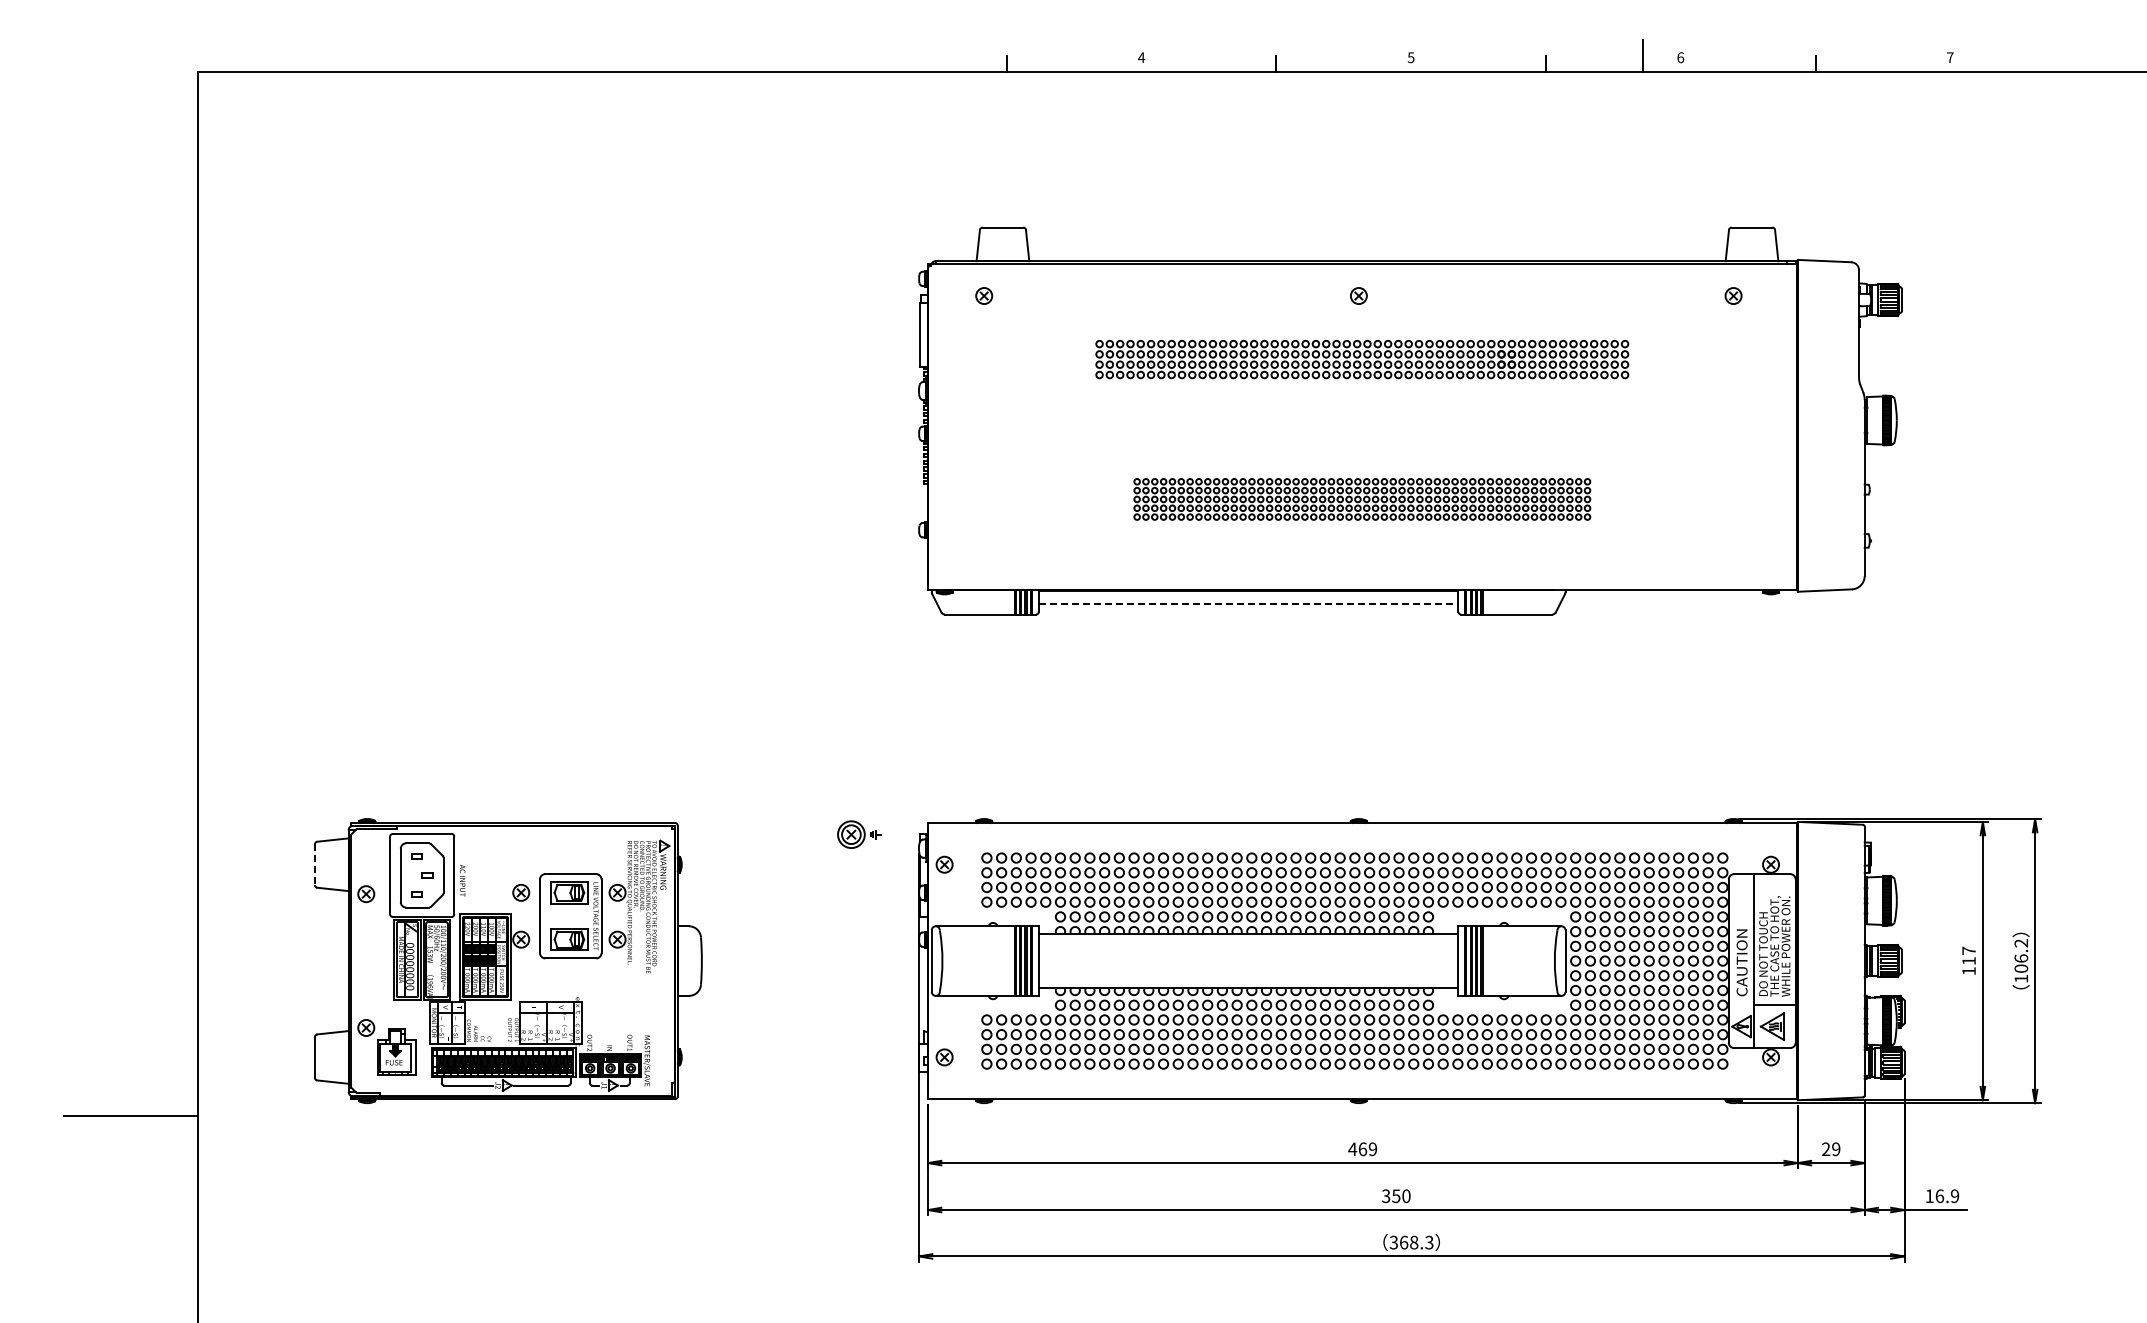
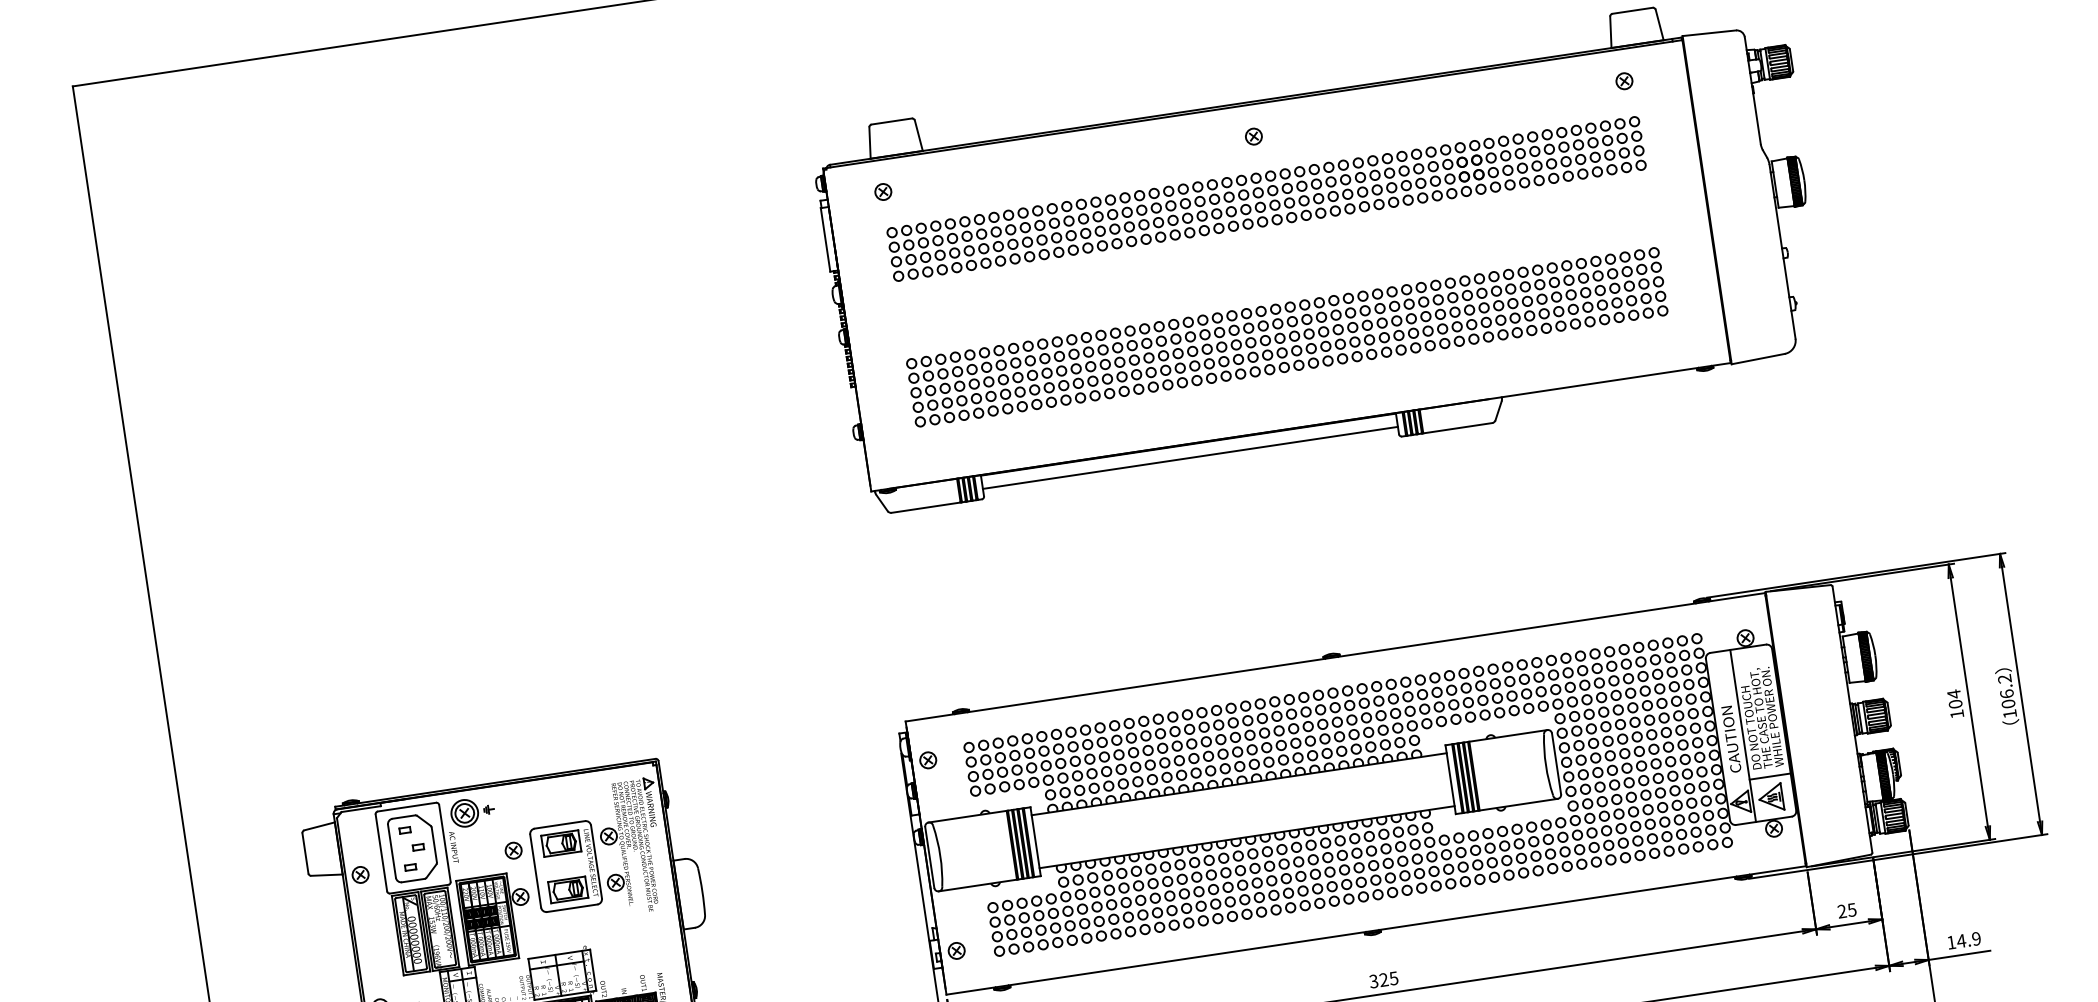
part: (1362, 359) -> (1266, 198), size x1.43
part: (1362, 499) -> (1287, 337), size x1.67
line: (1248, 604) -> (1190, 458), dashed -> solid
part: (859, 834) -> (472, 811), moved
line: (314, 865) -> (305, 854), dashed -> solid
text: (1968, 955) -> (1954, 698), 117 -> 104
text: (1836, 1148) -> (1852, 909), 29 -> 25
text: (1362, 1149) -> (1383, 980), 469 -> 325
text: (1939, 1196) -> (1961, 941), 16.9 -> 14.9

